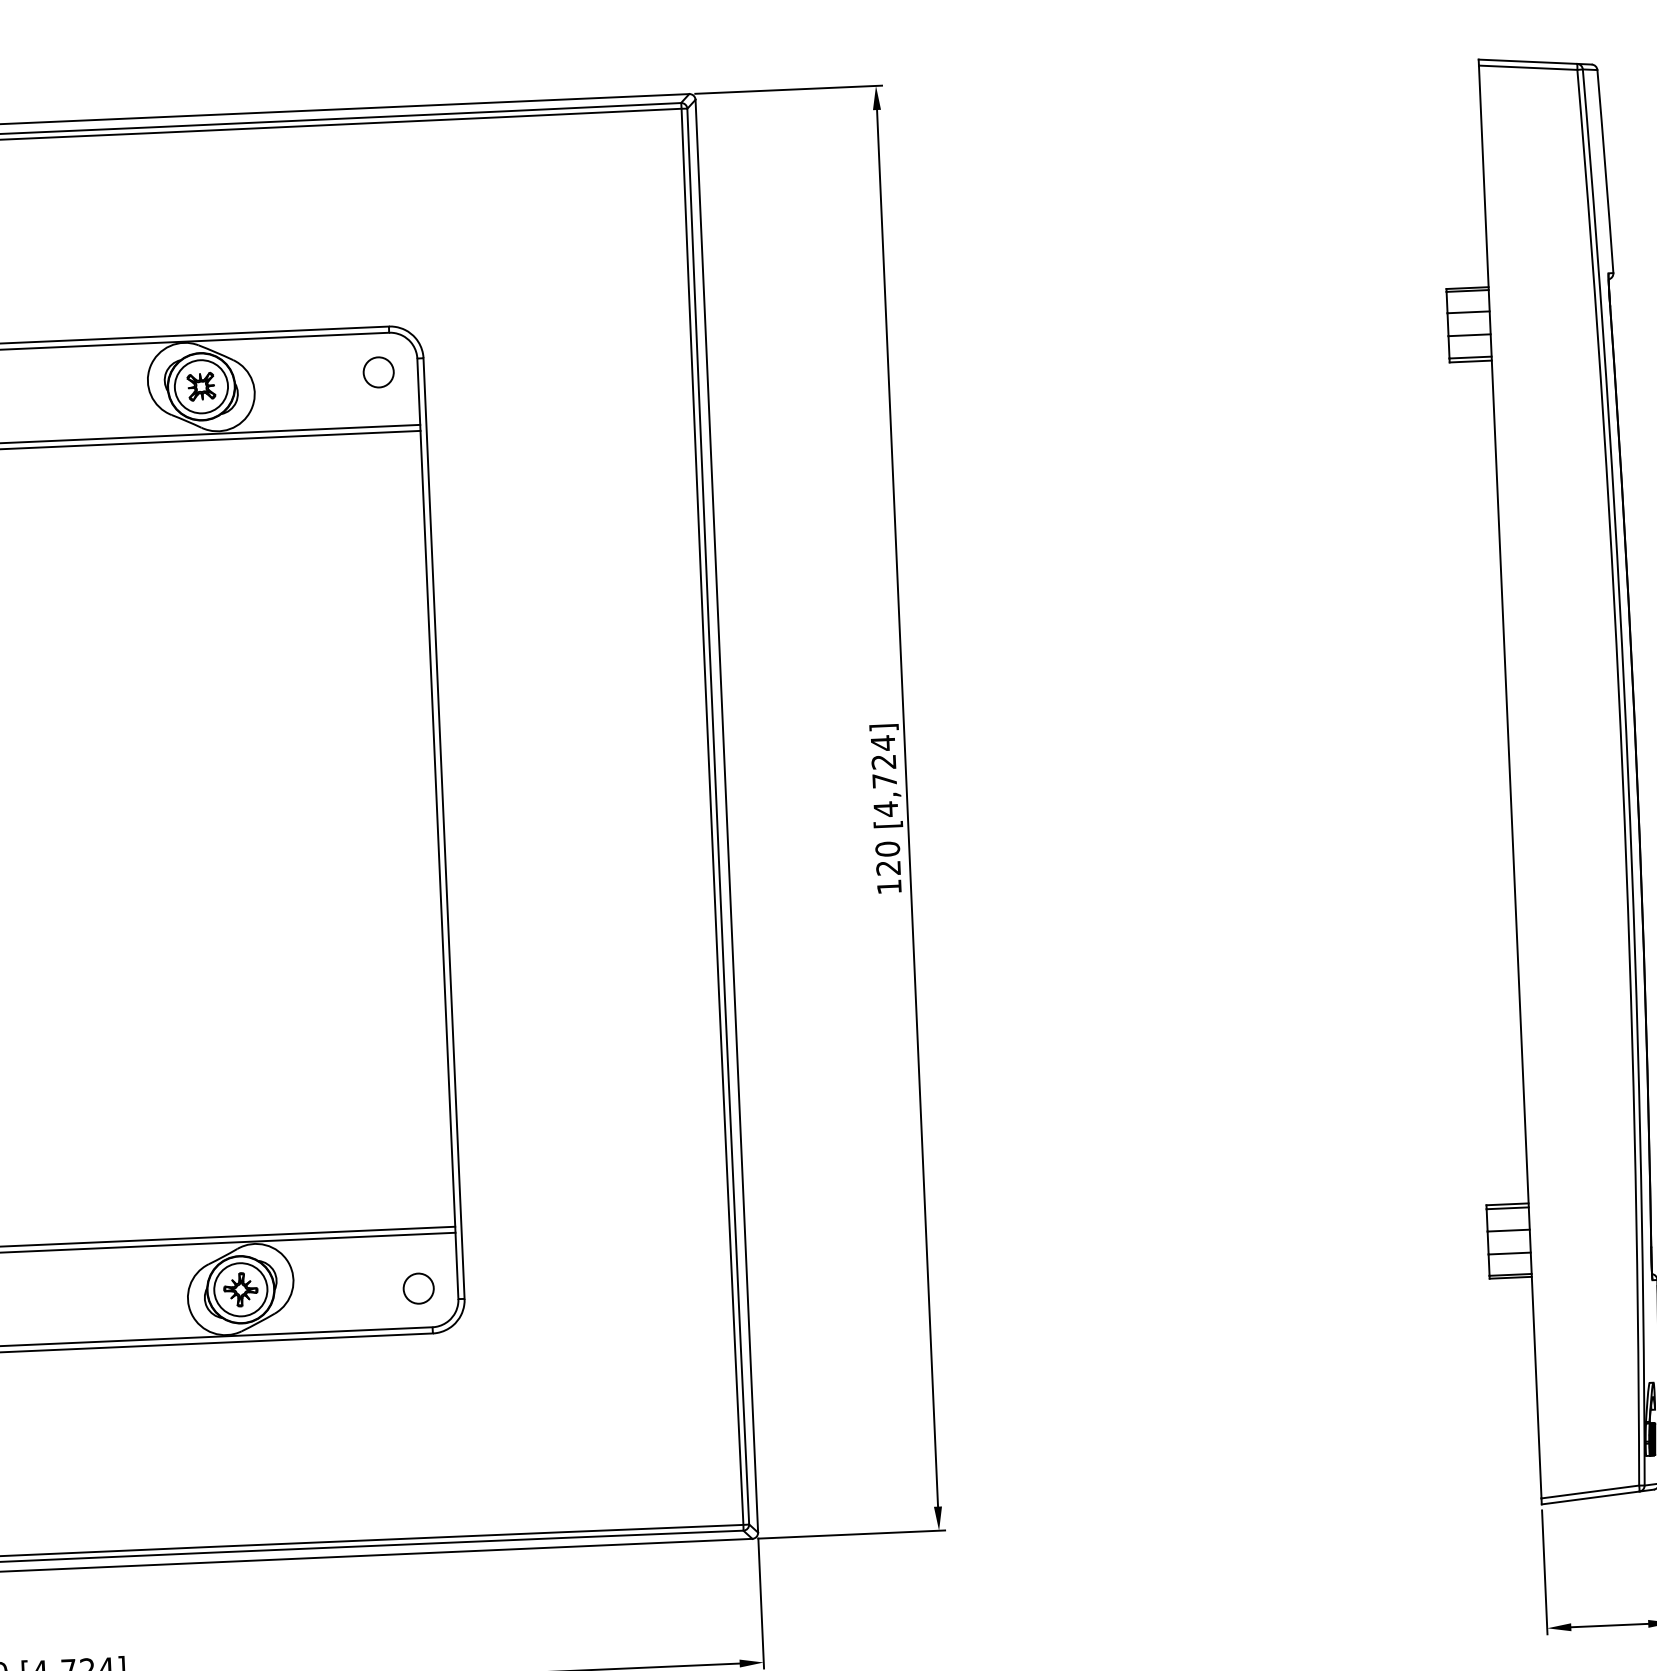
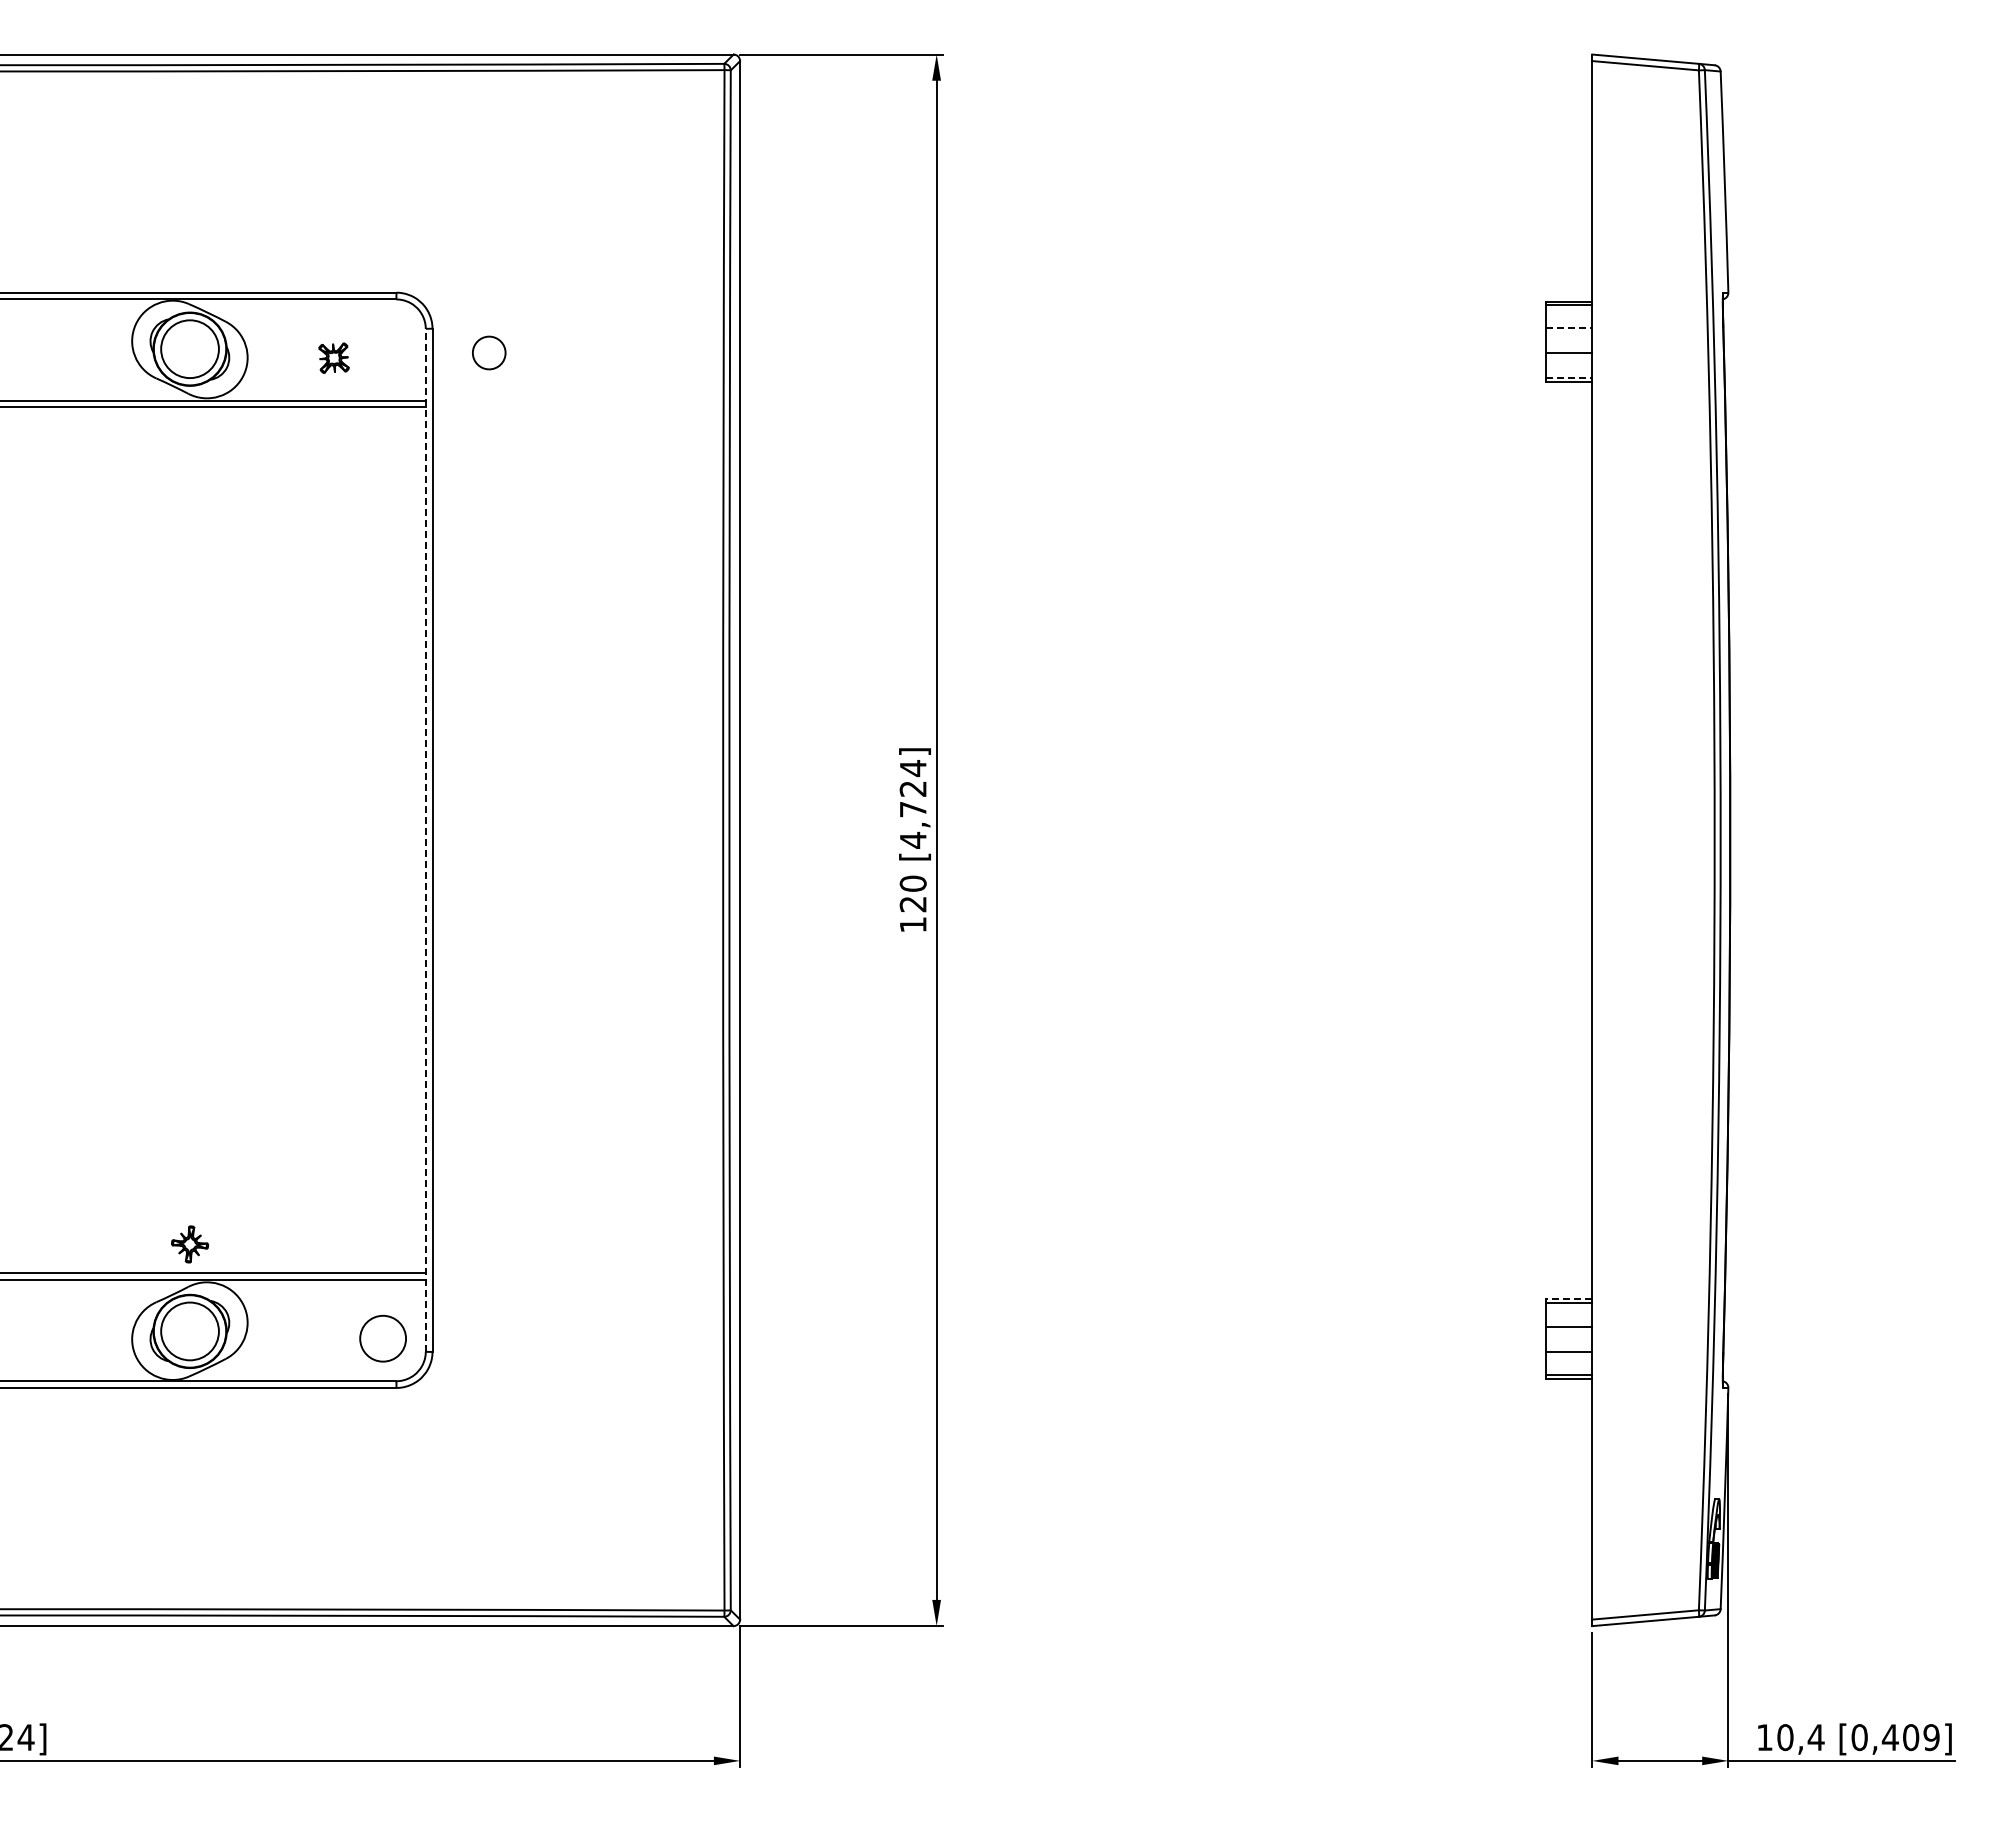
line: (1468, 312) -> (1569, 328), solid -> dashed
line: (1470, 357) -> (1569, 377), solid -> dashed
circle: (378, 371) -> (489, 352), moved
part: (200, 386) -> (333, 357), moved
line: (437, 828) -> (425, 839), solid -> dashed
line: (1507, 1204) -> (1569, 1298), solid -> dashed
circle: (418, 1288) -> (383, 1338), size x1.4
part: (240, 1289) -> (189, 1244), moved

